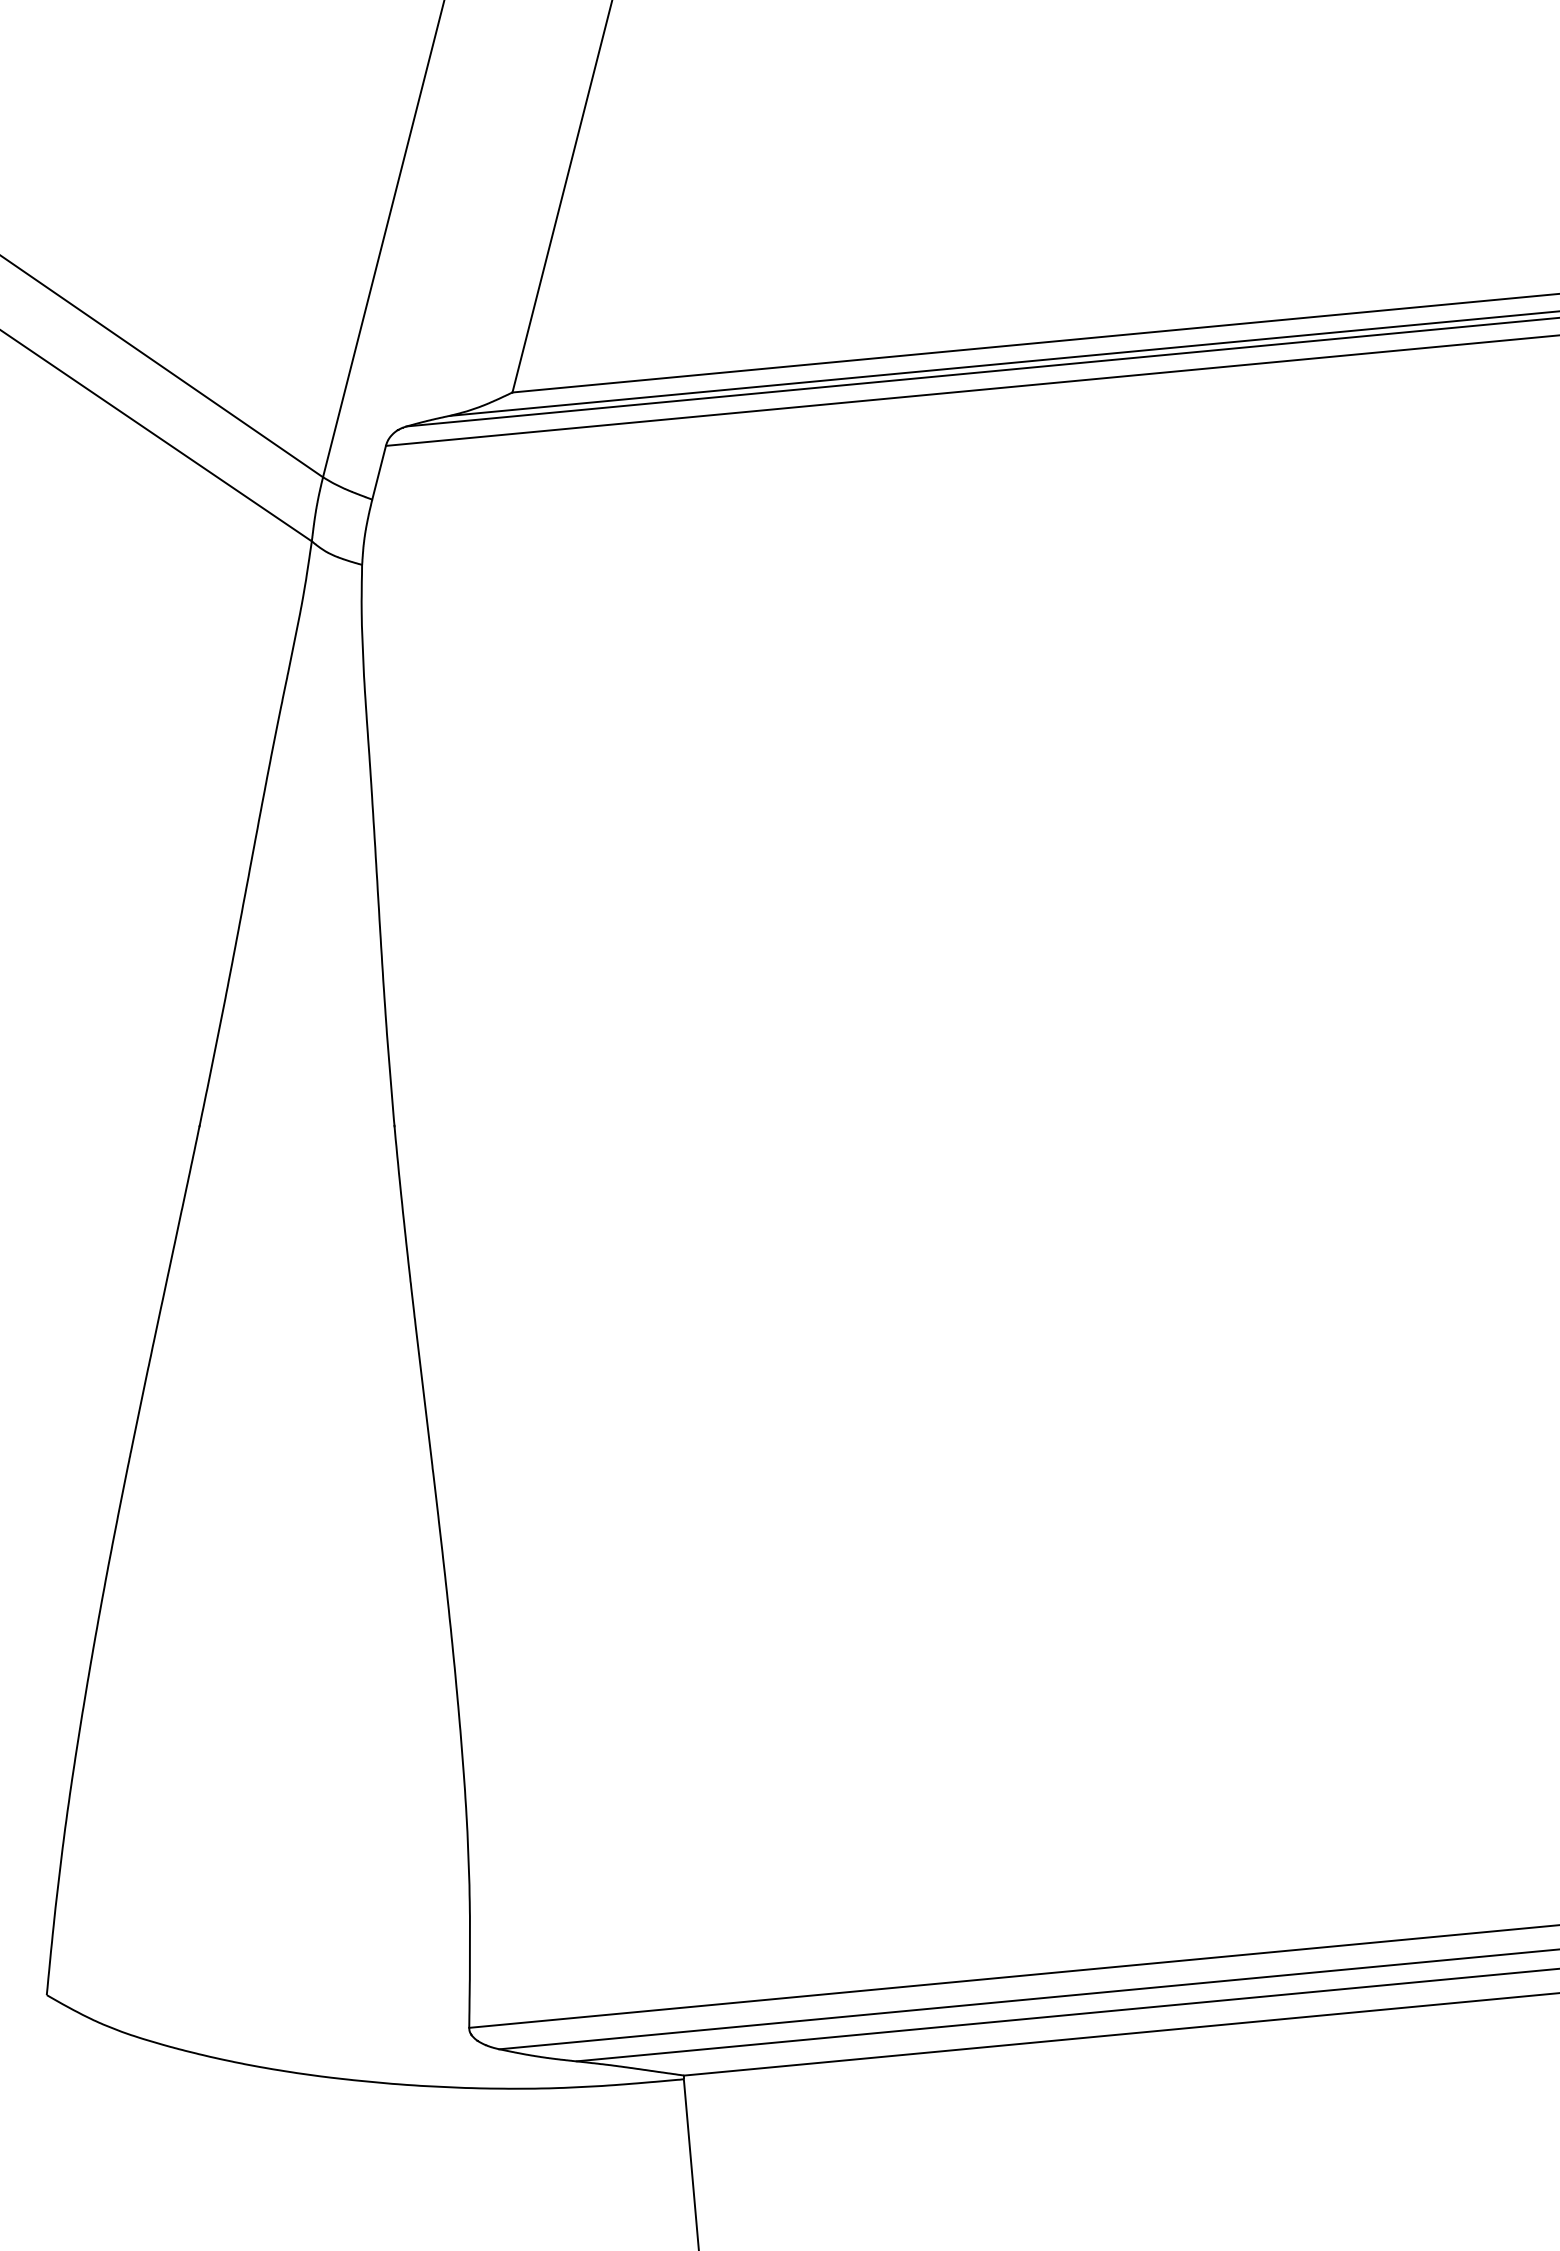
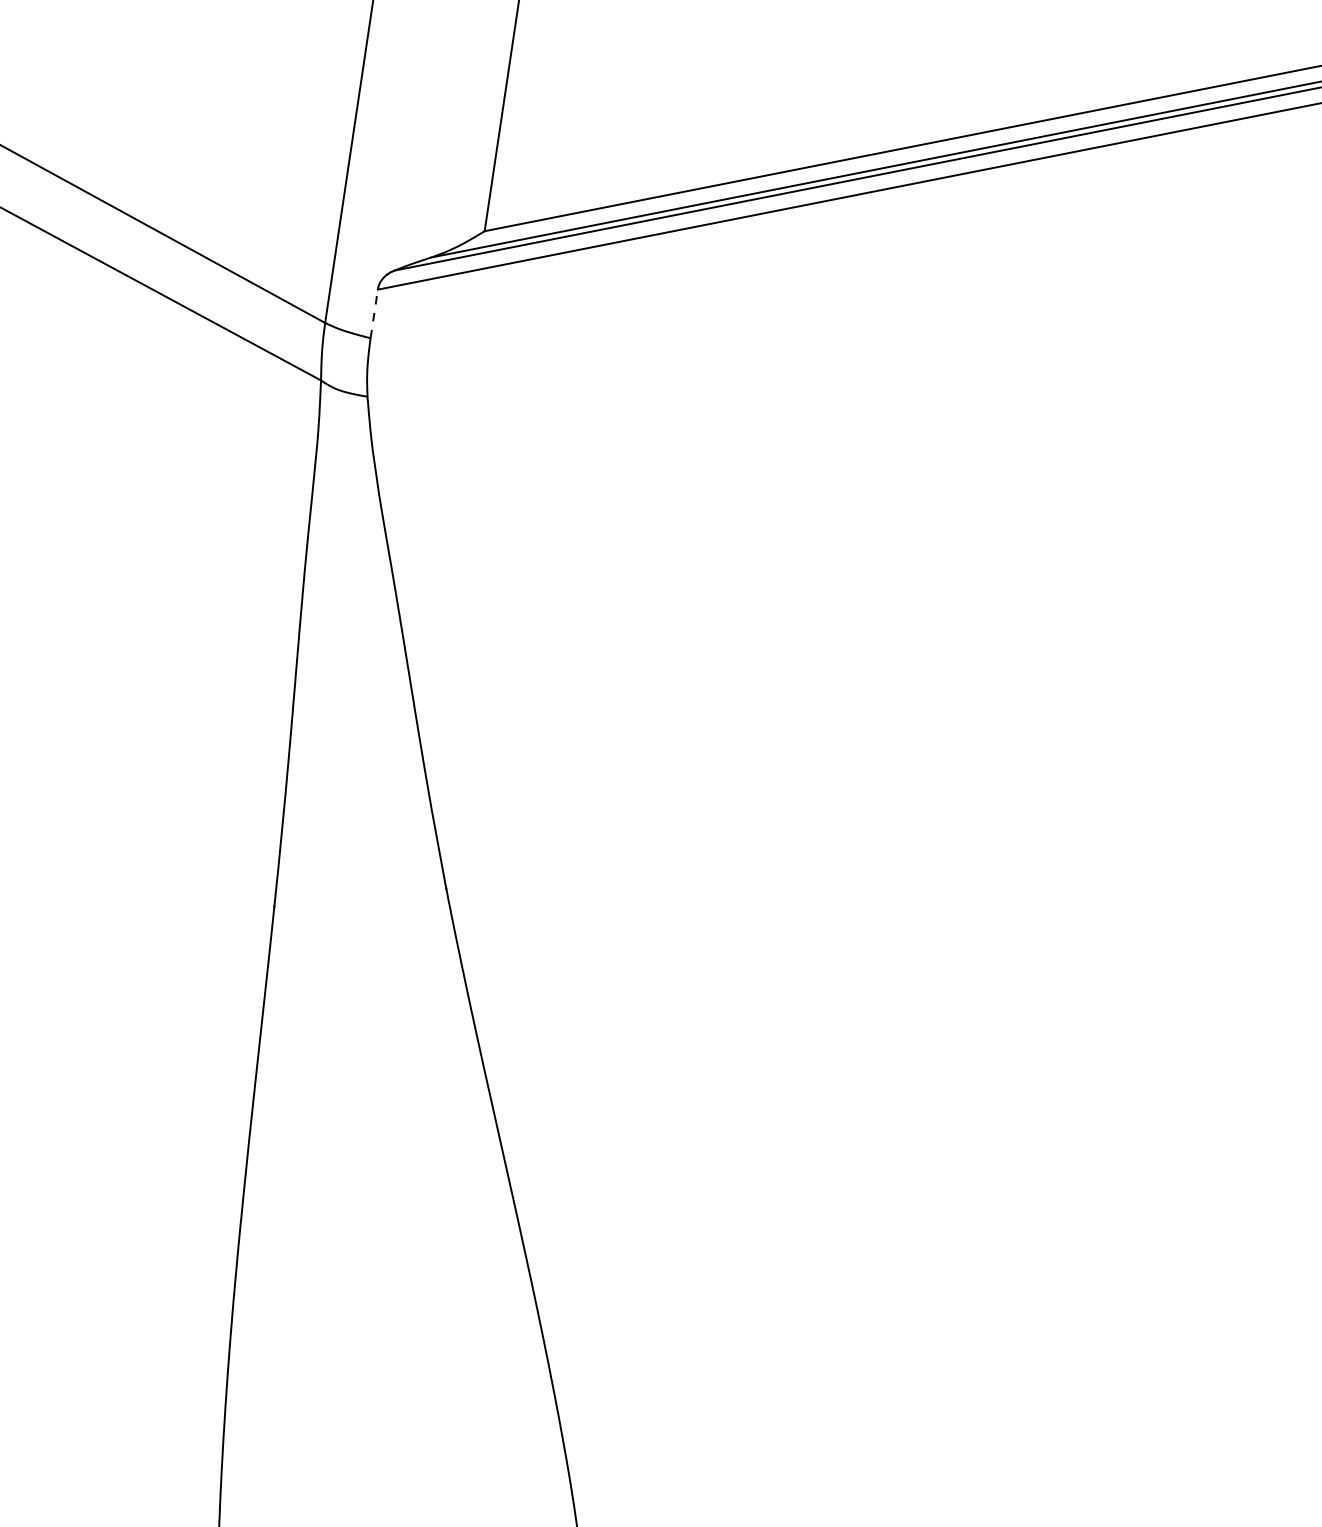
line: (379, 472) -> (374, 313), solid -> dashed

